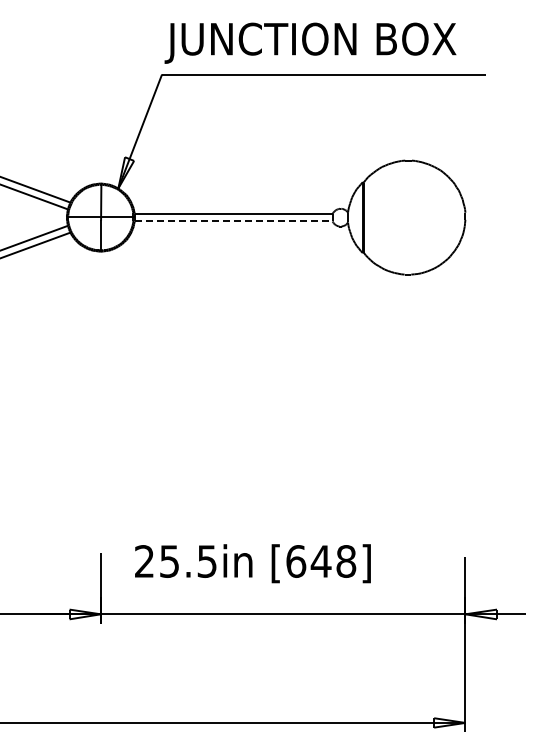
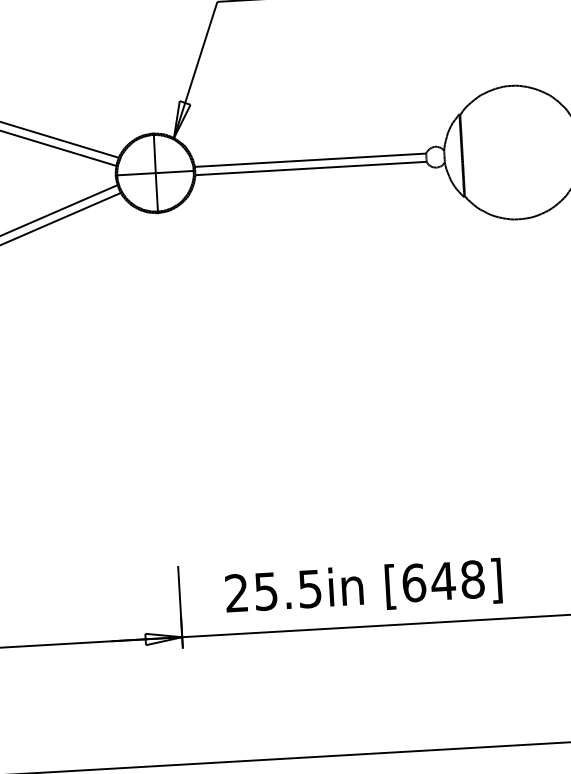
line: (233, 221) -> (310, 168), dashed -> solid
text: (252, 563) -> (363, 588), moved

